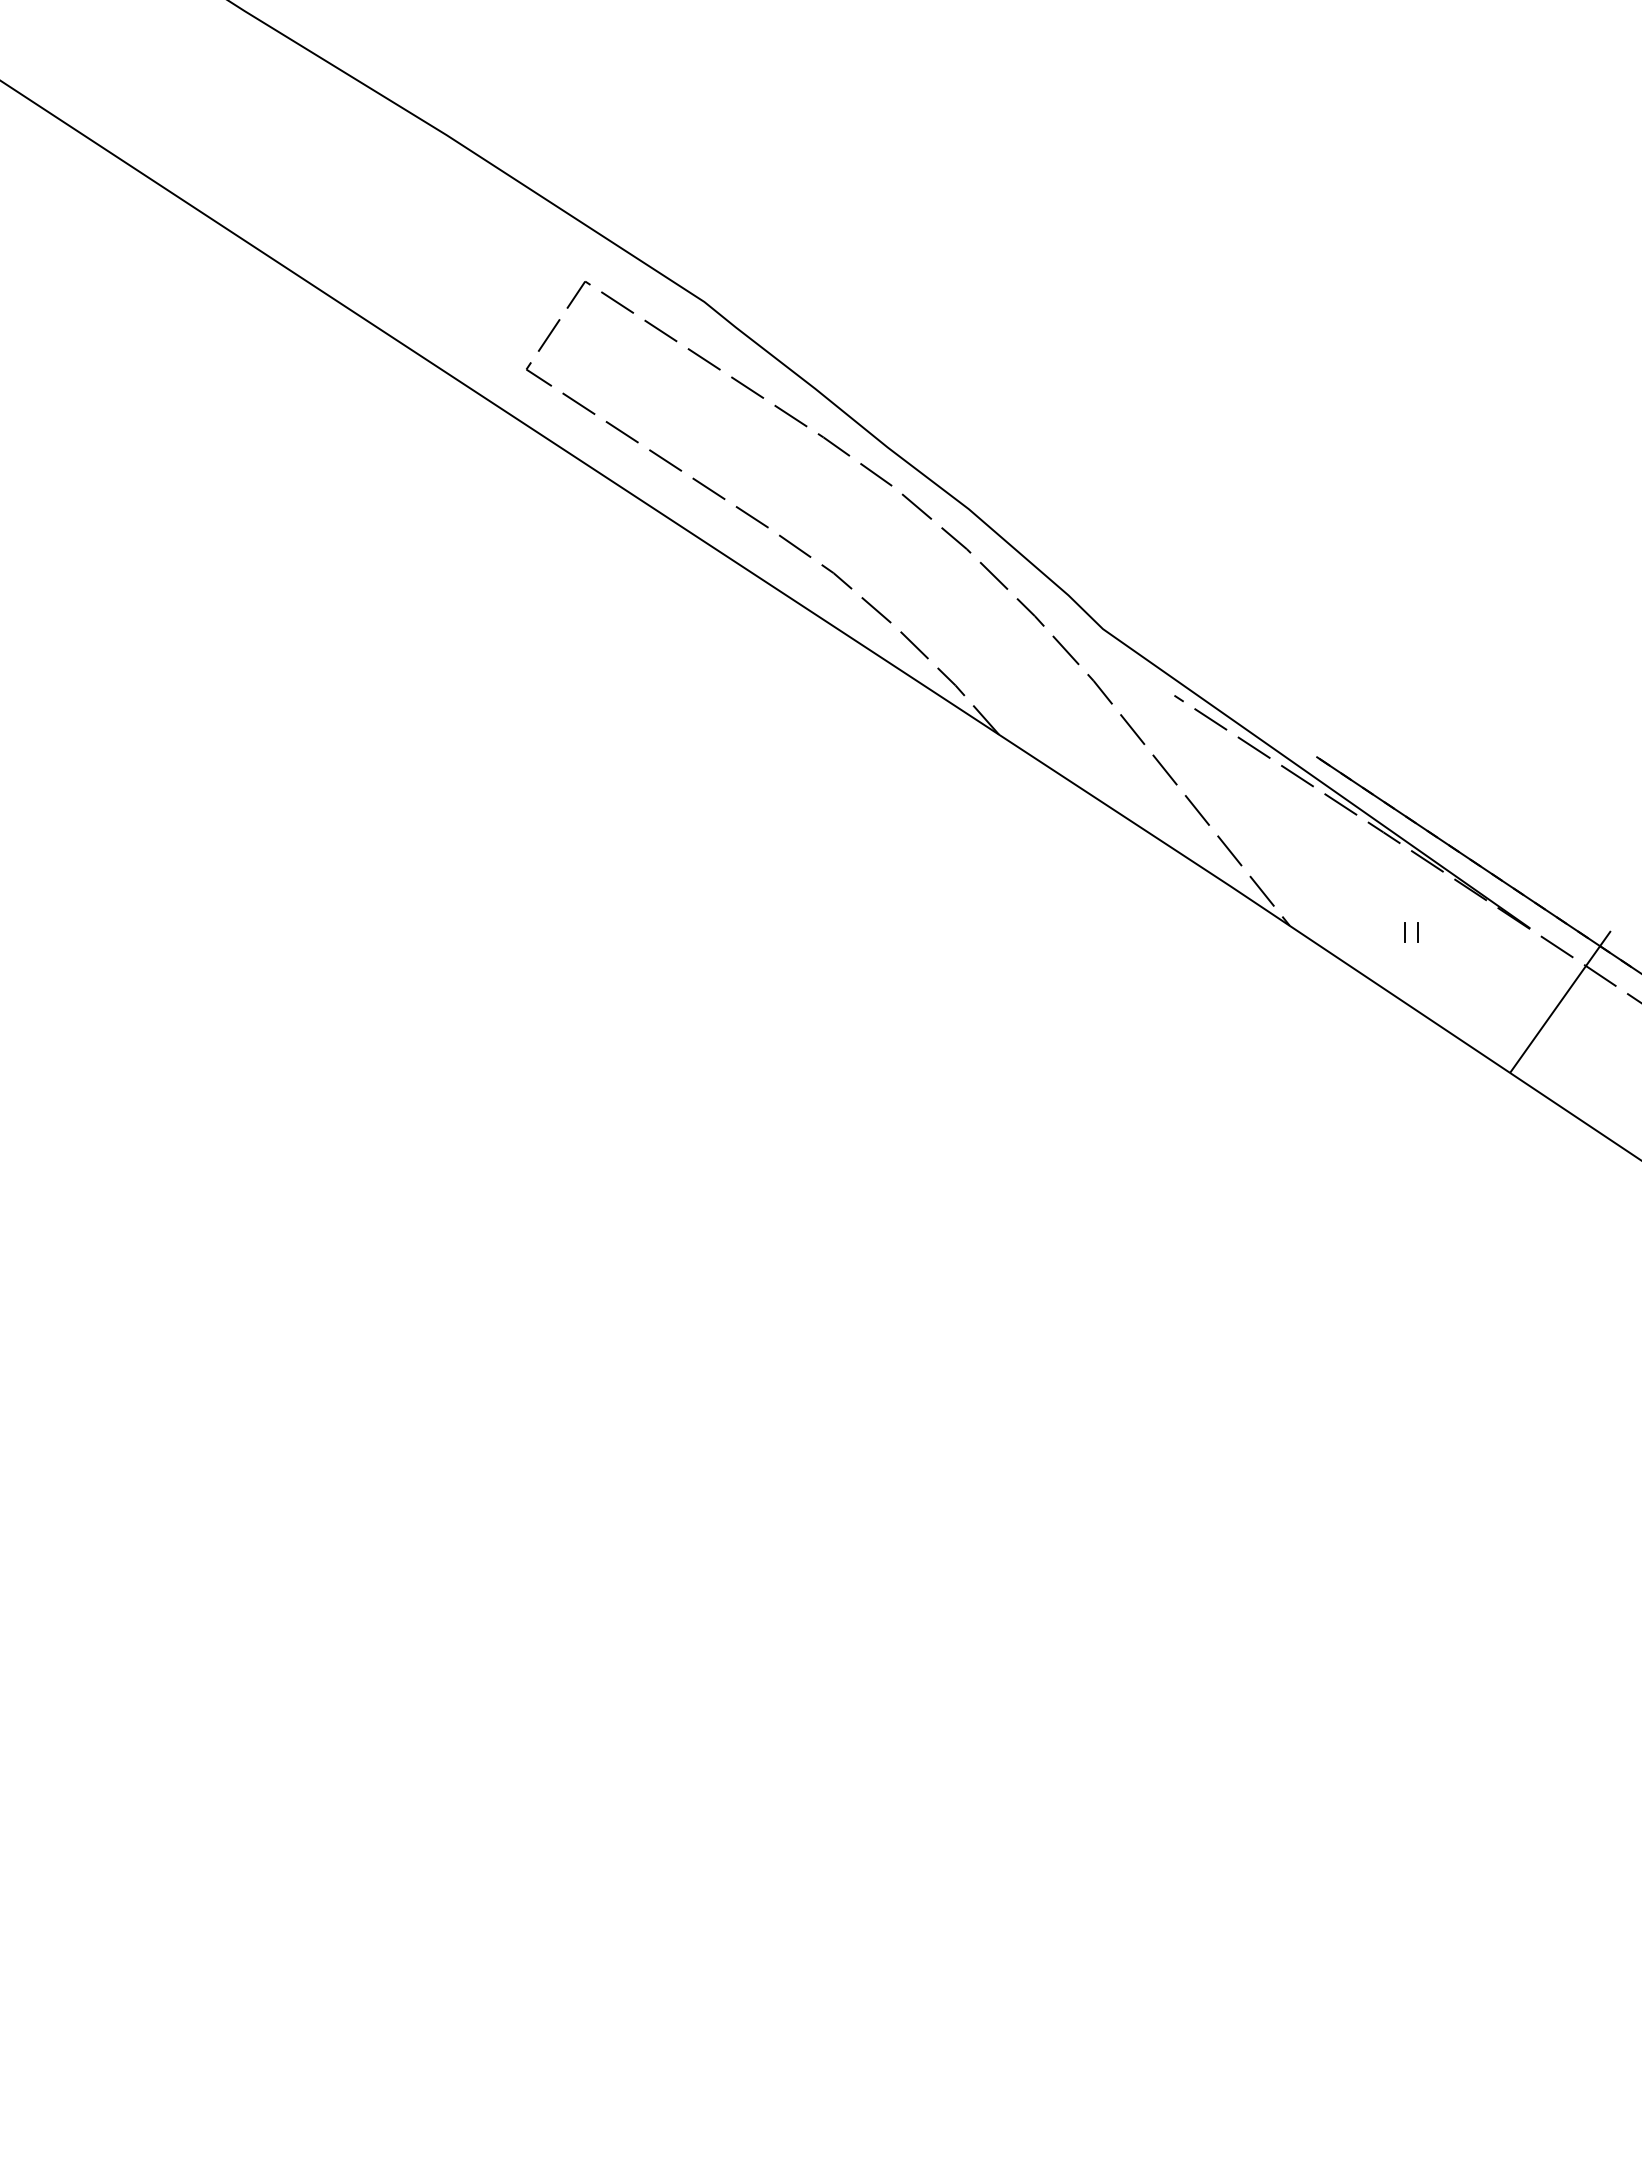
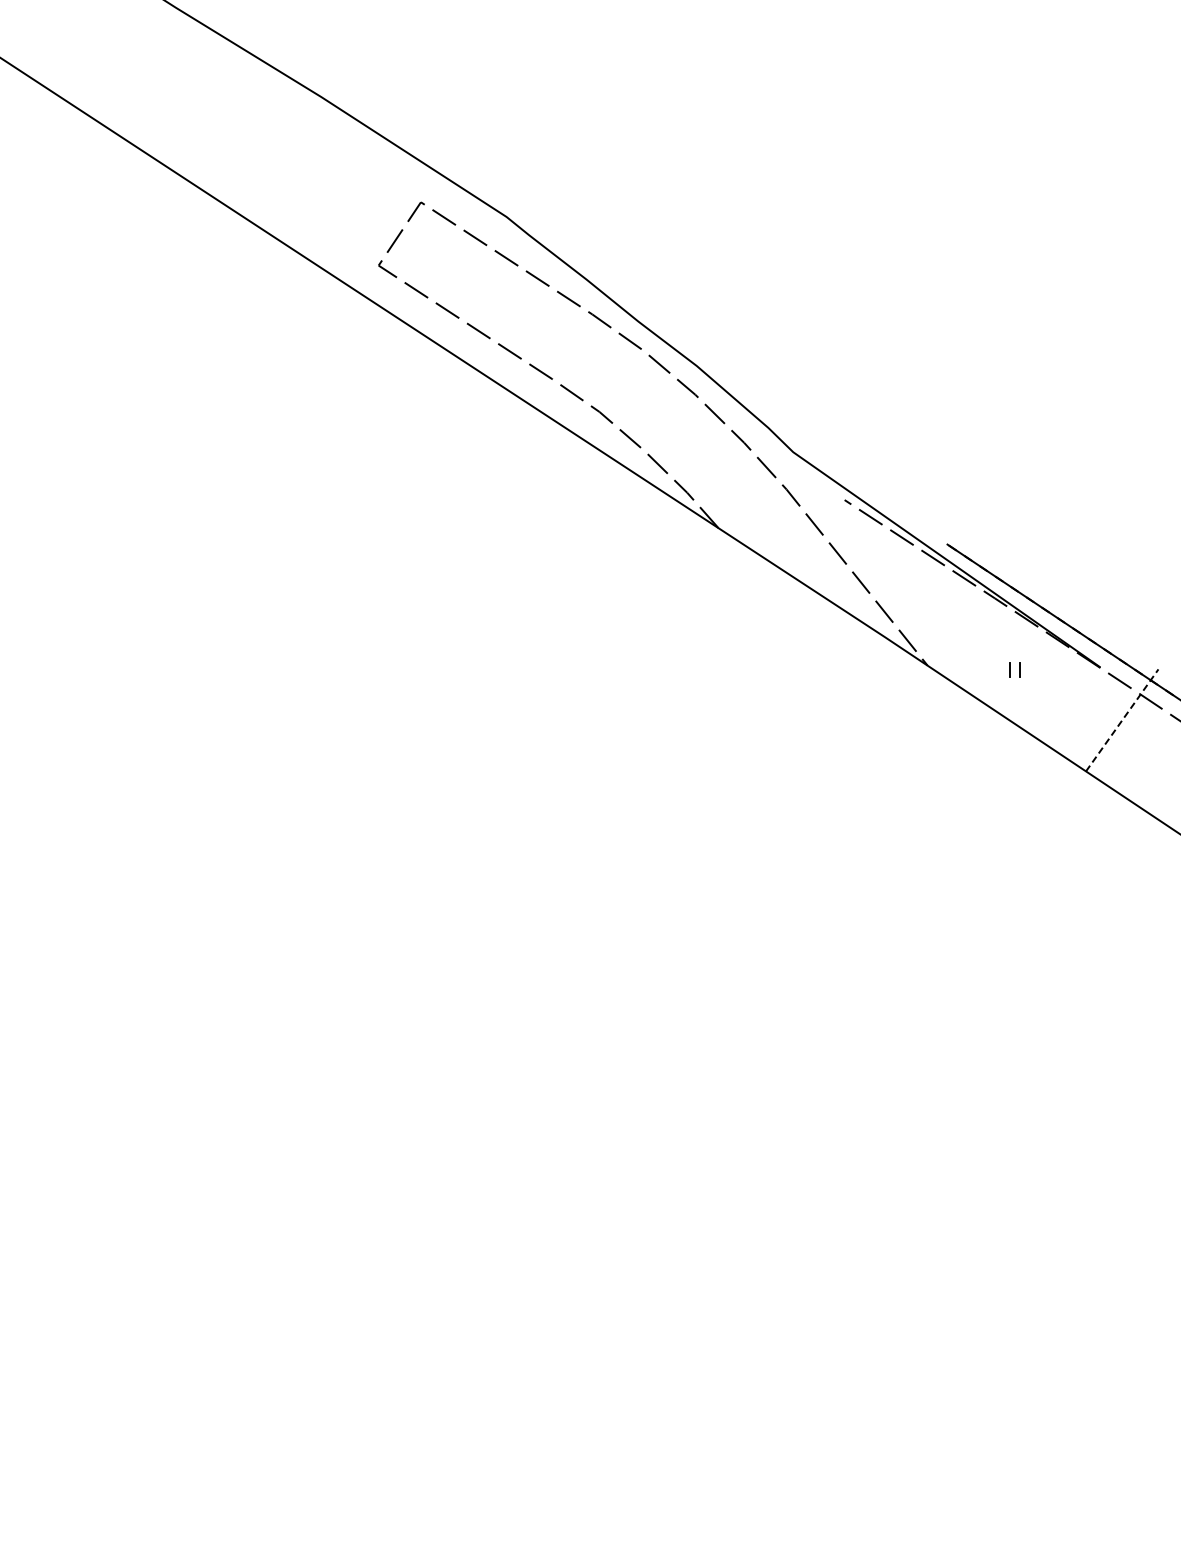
line: (1560, 1002) -> (1122, 720), solid -> dashed

